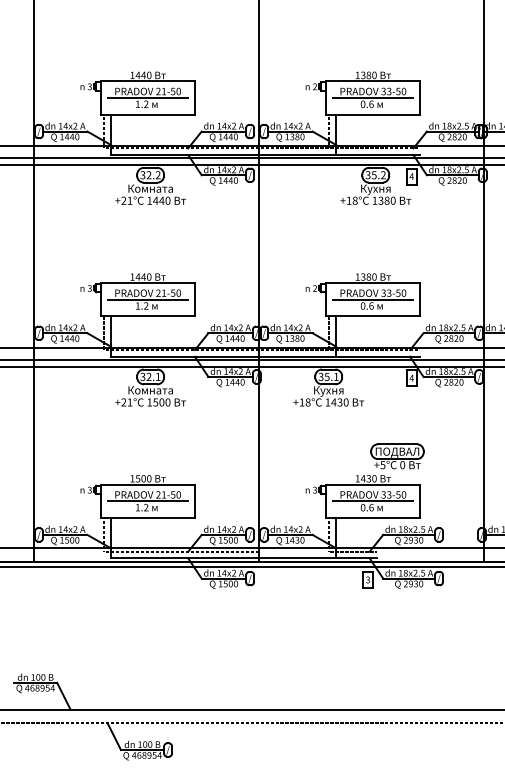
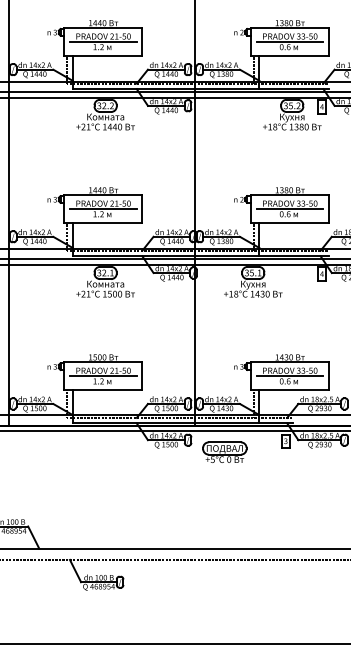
part: (397, 456) -> (224, 452), moved
line: (293, 551) -> (224, 417), added

